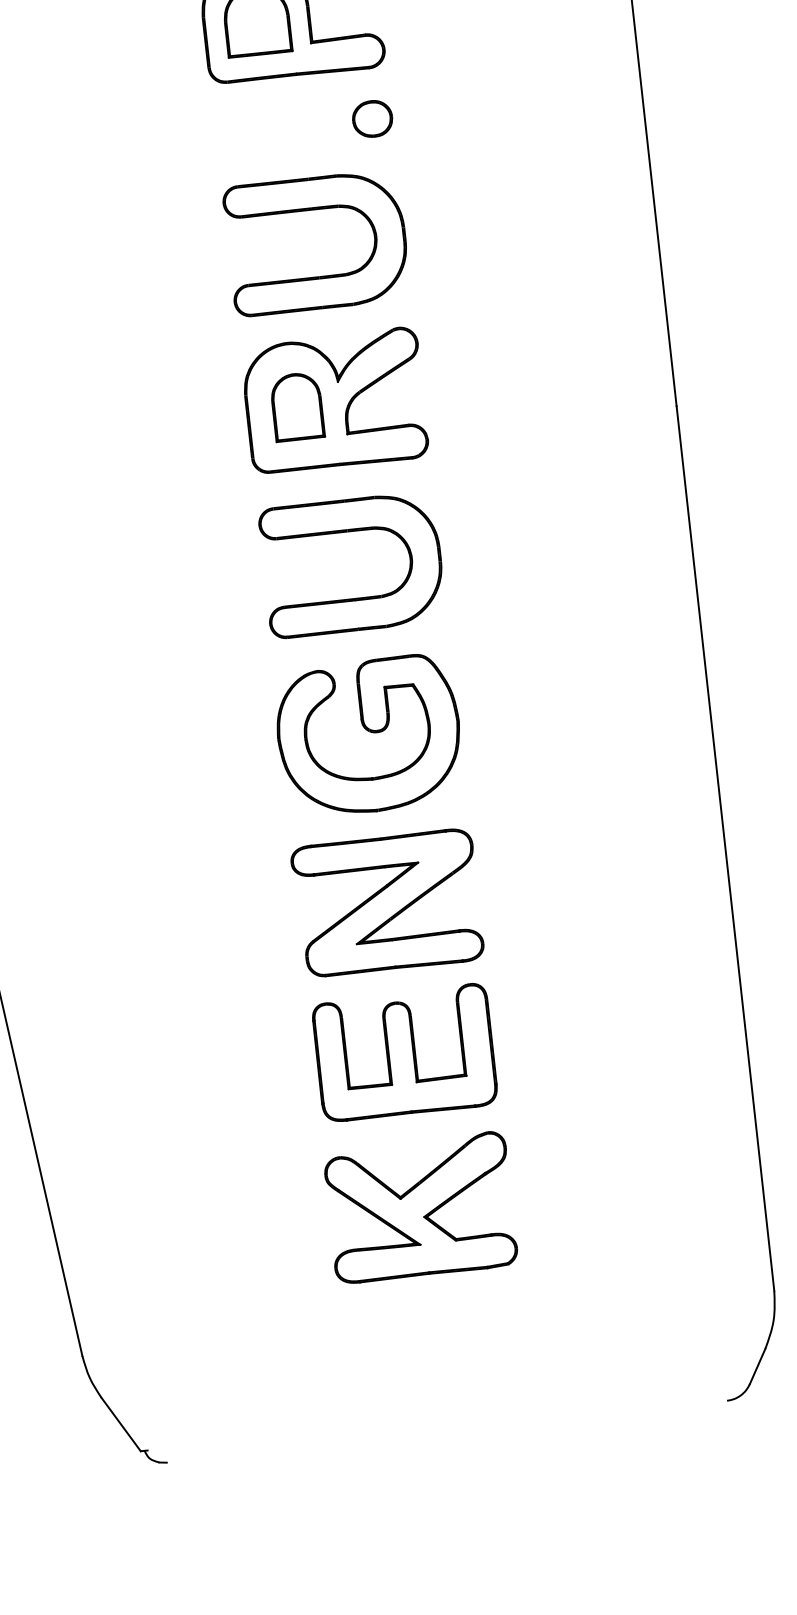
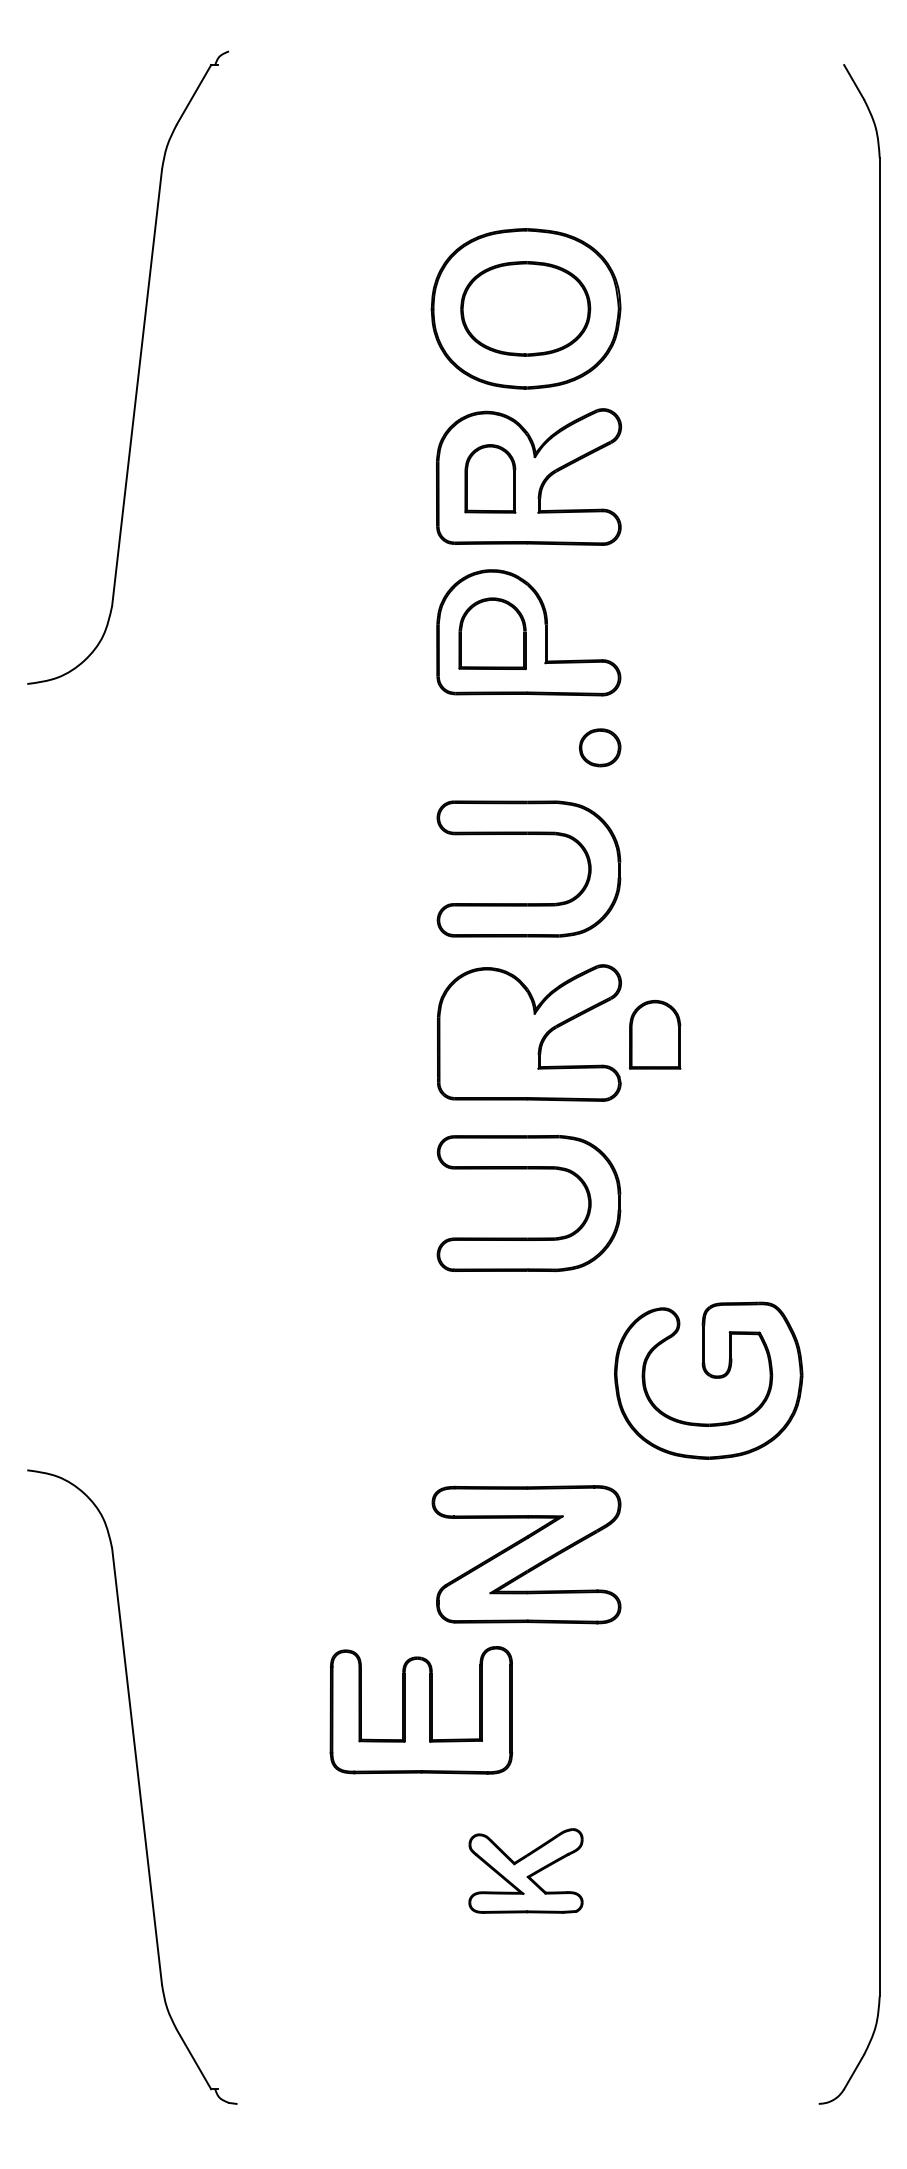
part: (296, 406) -> (654, 1034), moved
part: (368, 735) -> (708, 1380), moved
part: (404, 1053) -> (421, 1710), moved
part: (420, 1207) -> (525, 1870), size x0.6

